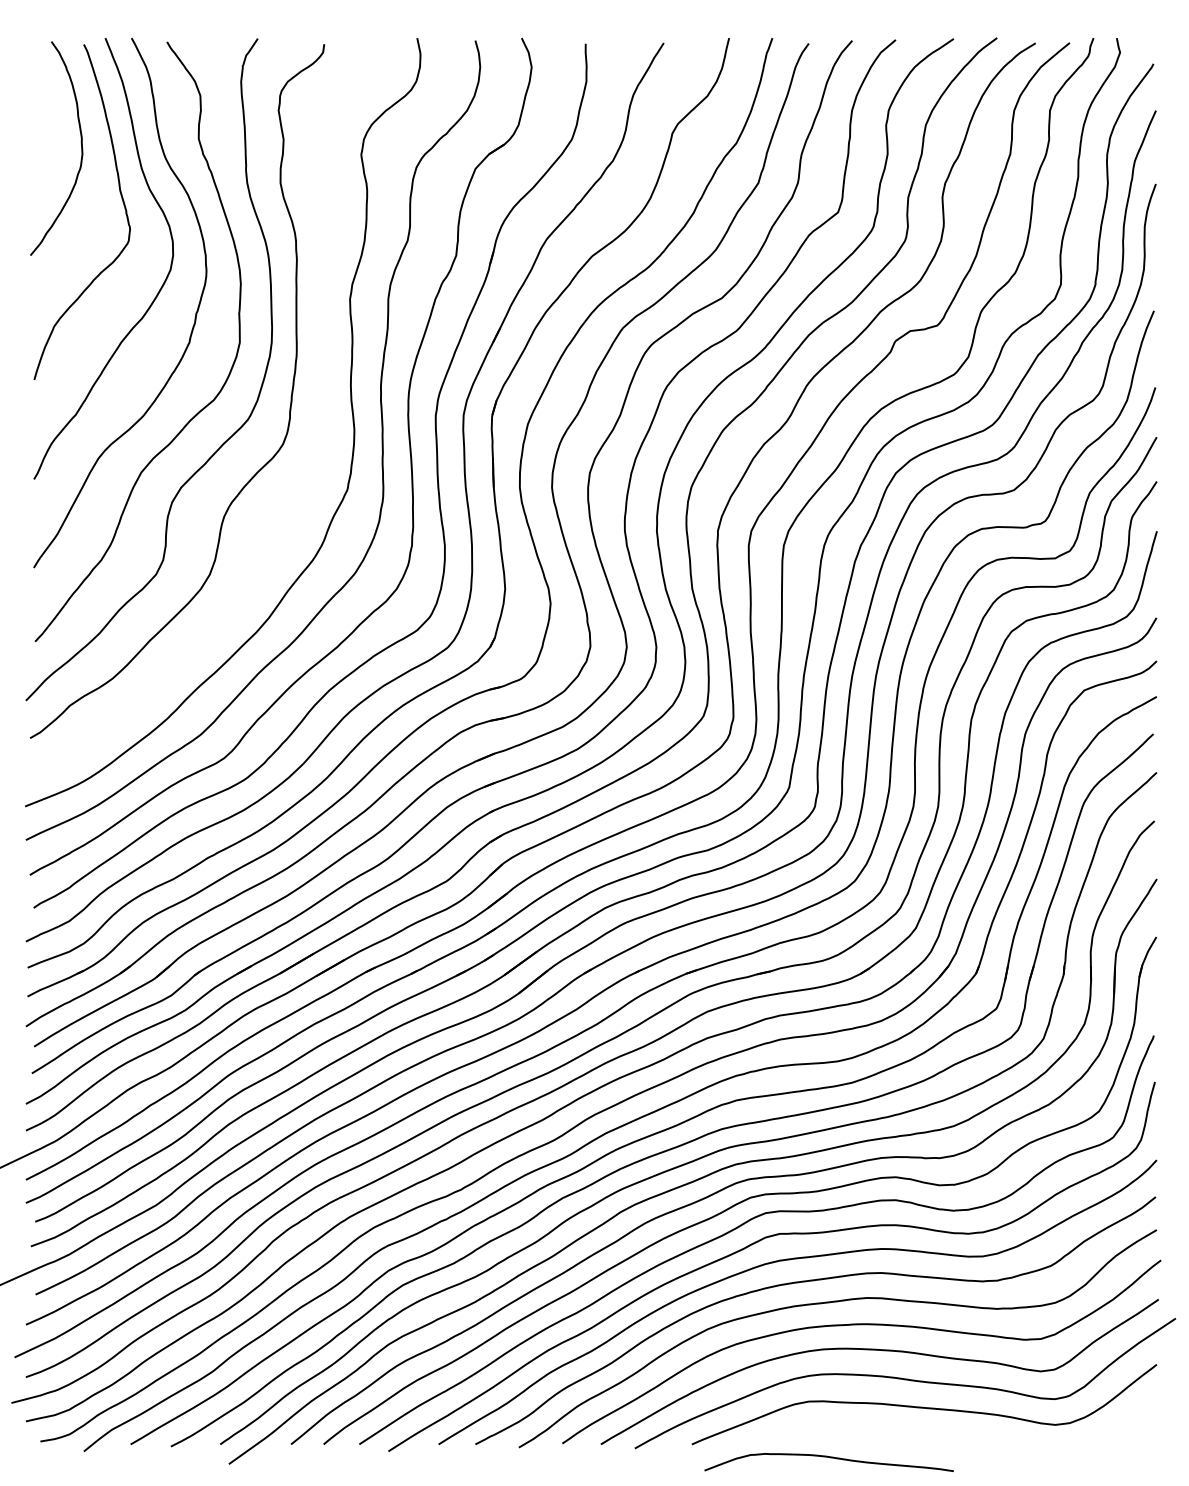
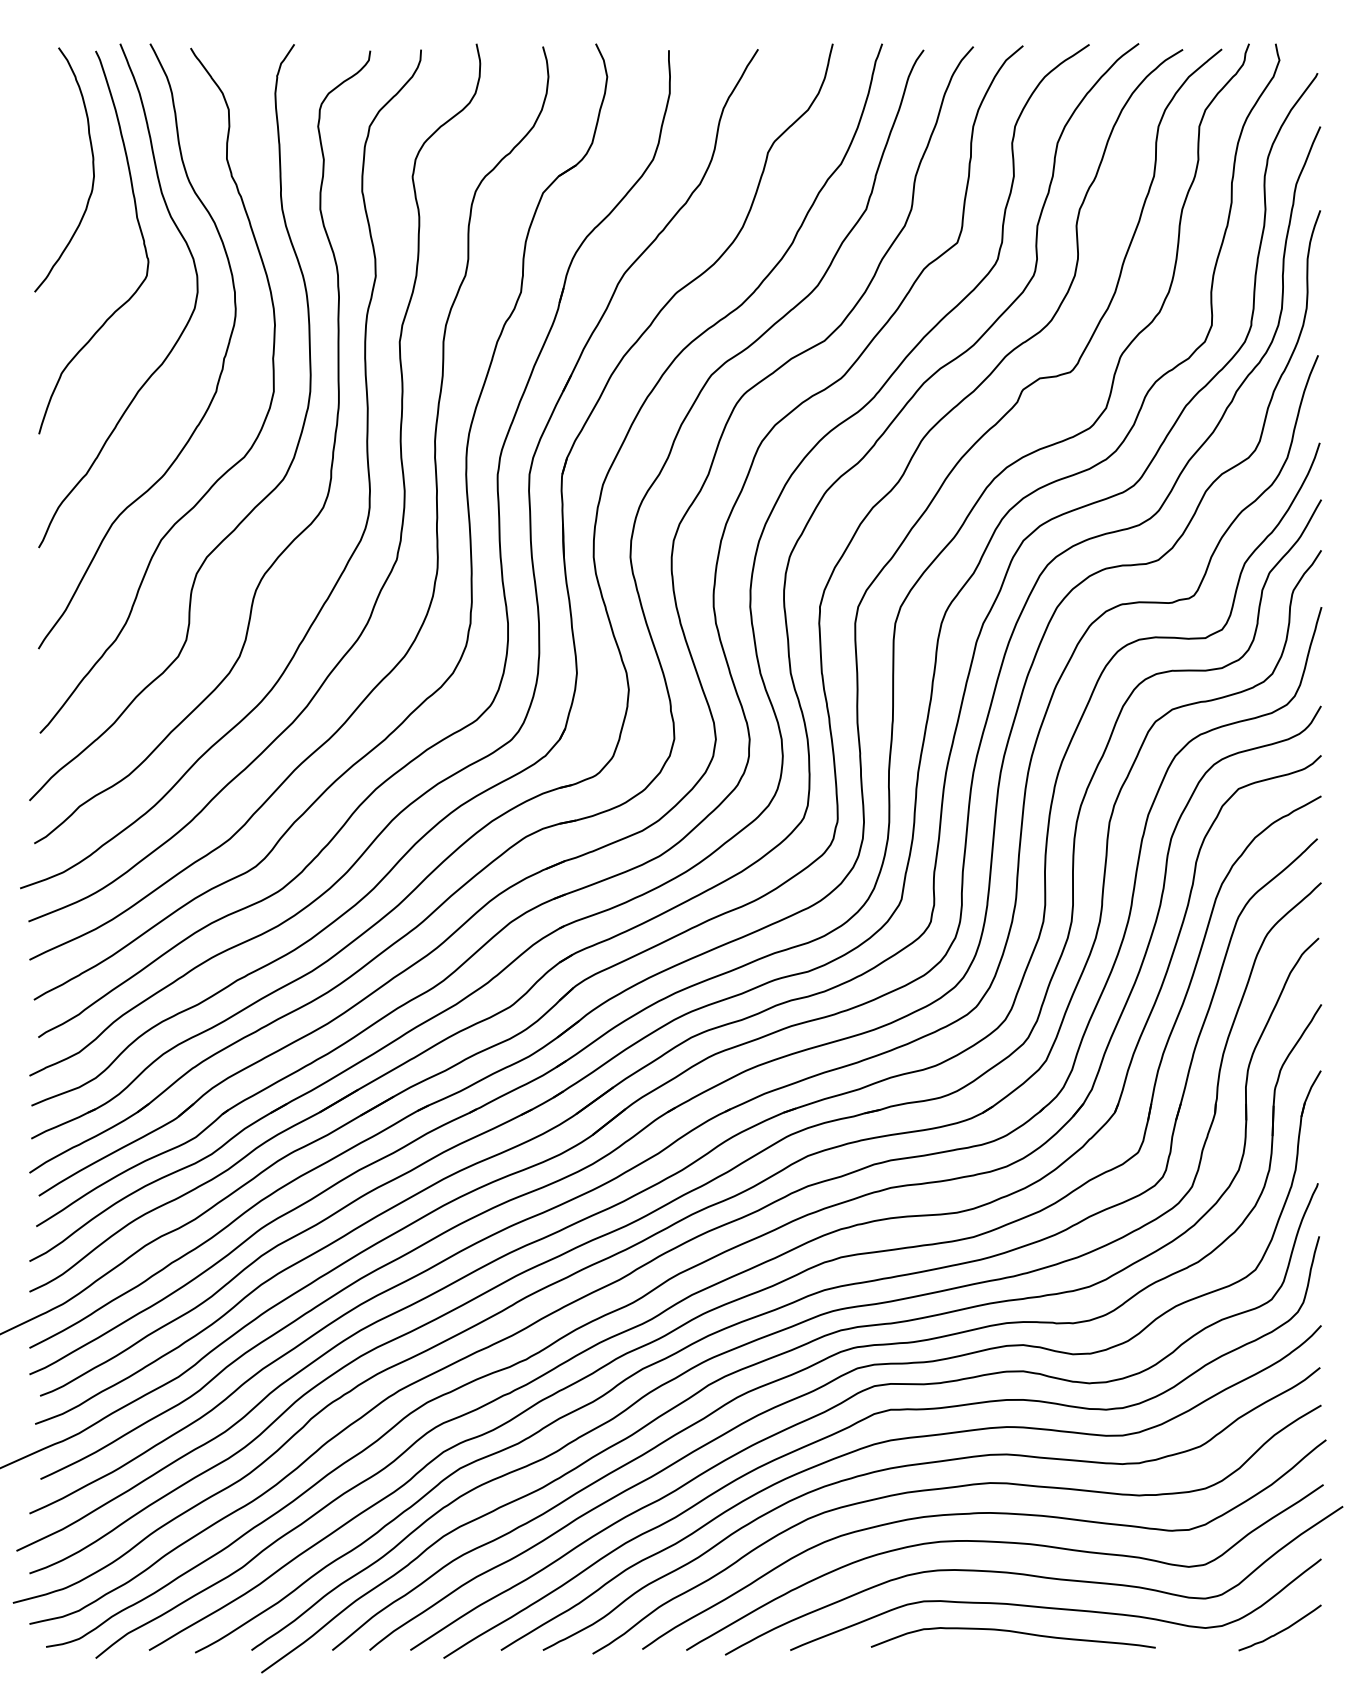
curve: (320, 396) -> (365, 453), added
curve: (1122, 1426) -> (1282, 1629), added
curve: (830, 1458) -> (1014, 1633), moved

